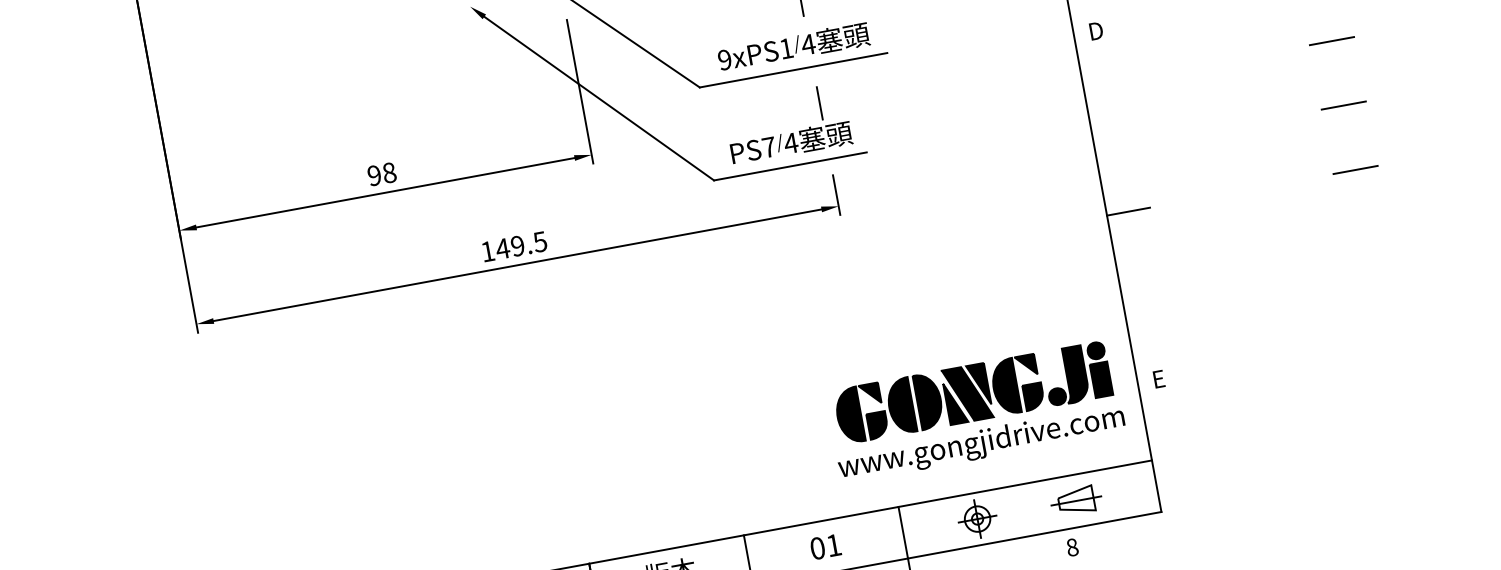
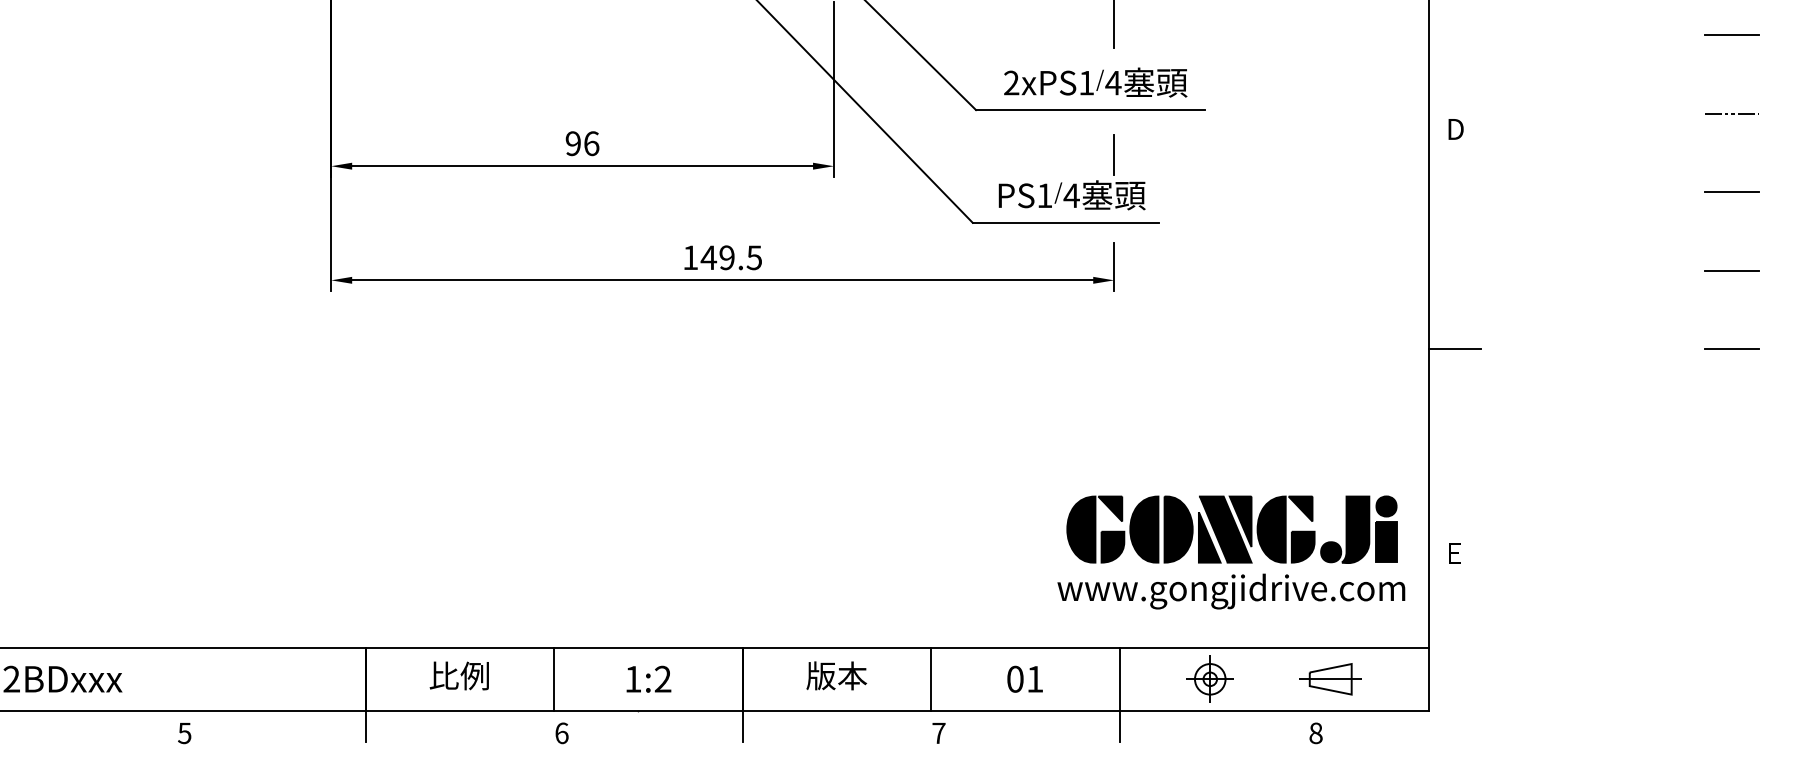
text: (724, 60) -> (1011, 83), 9xPS1 -> 2xPS1
text: (768, 147) -> (1044, 195), PS7 -> PS1
text: (389, 172) -> (591, 143), 98 -> 96

